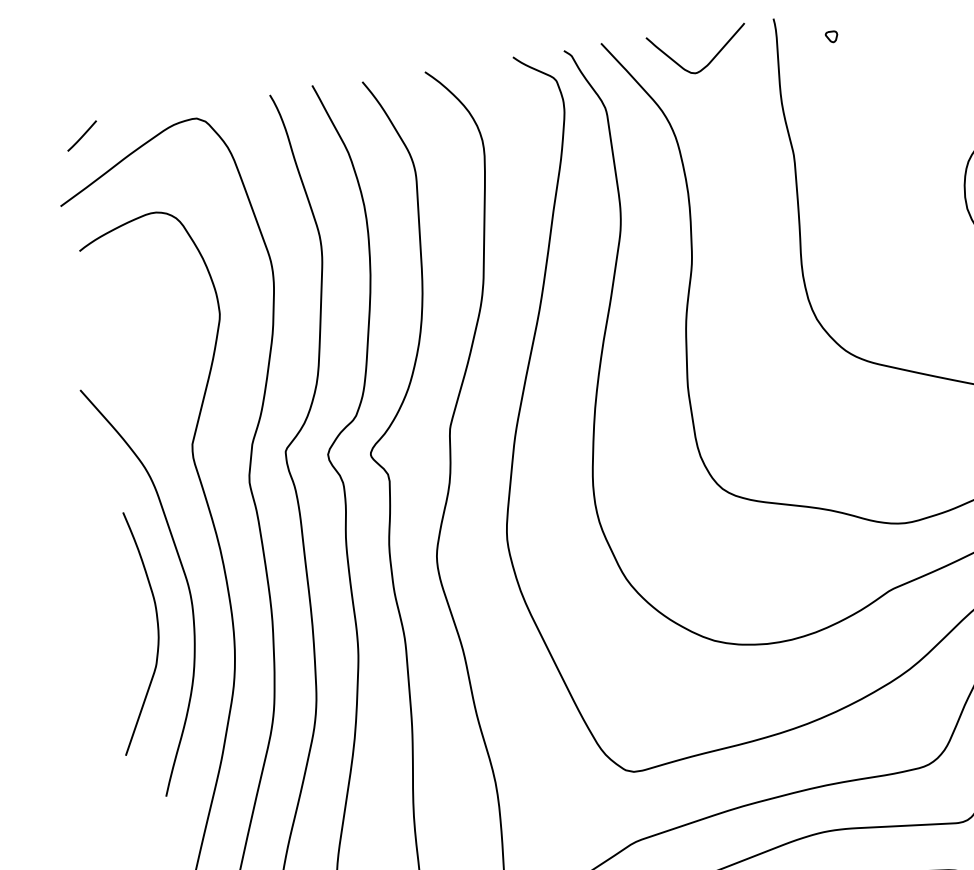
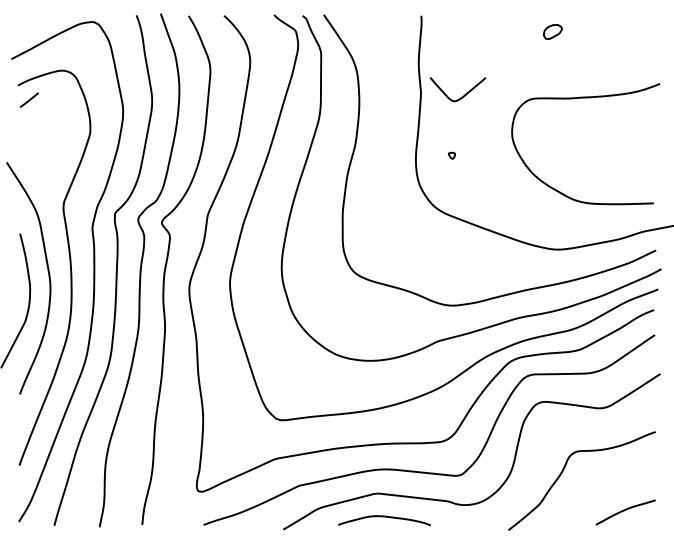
part: (830, 36) -> (451, 155), moved
curve: (709, 60) -> (463, 95), moved
line: (80, 135) -> (28, 99), moved

